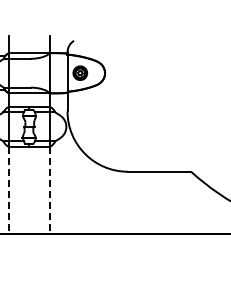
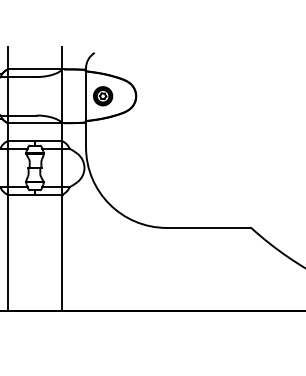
line: (9, 190) -> (8, 252), dashed -> solid
line: (49, 190) -> (61, 252), dashed -> solid

